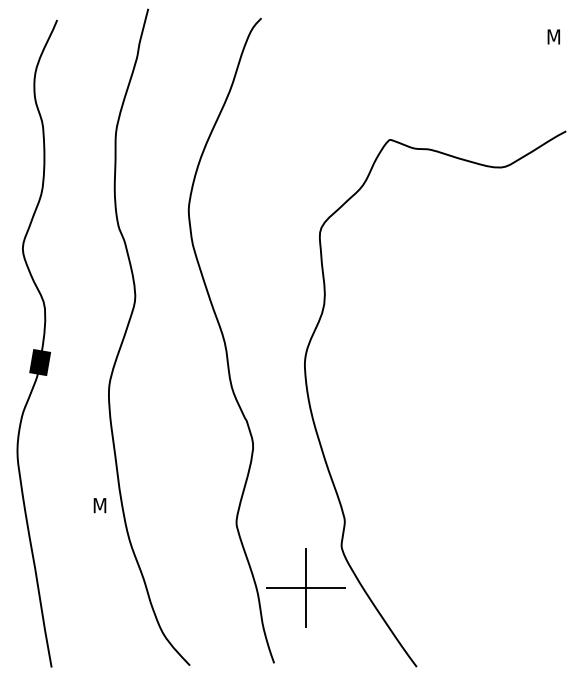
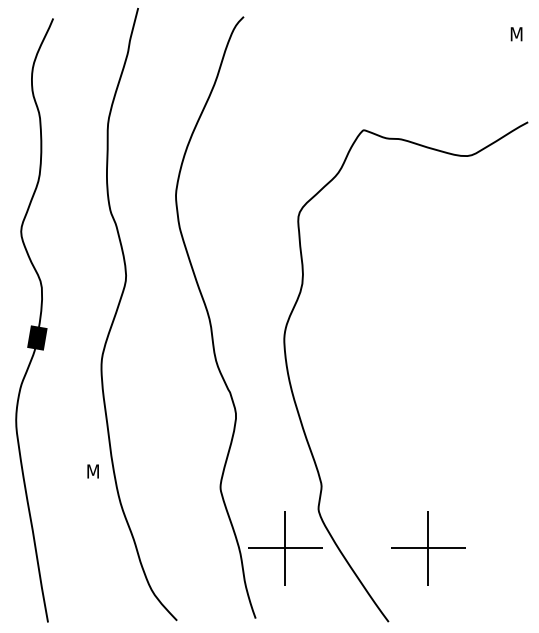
part: (459, 588) -> (428, 548), added

